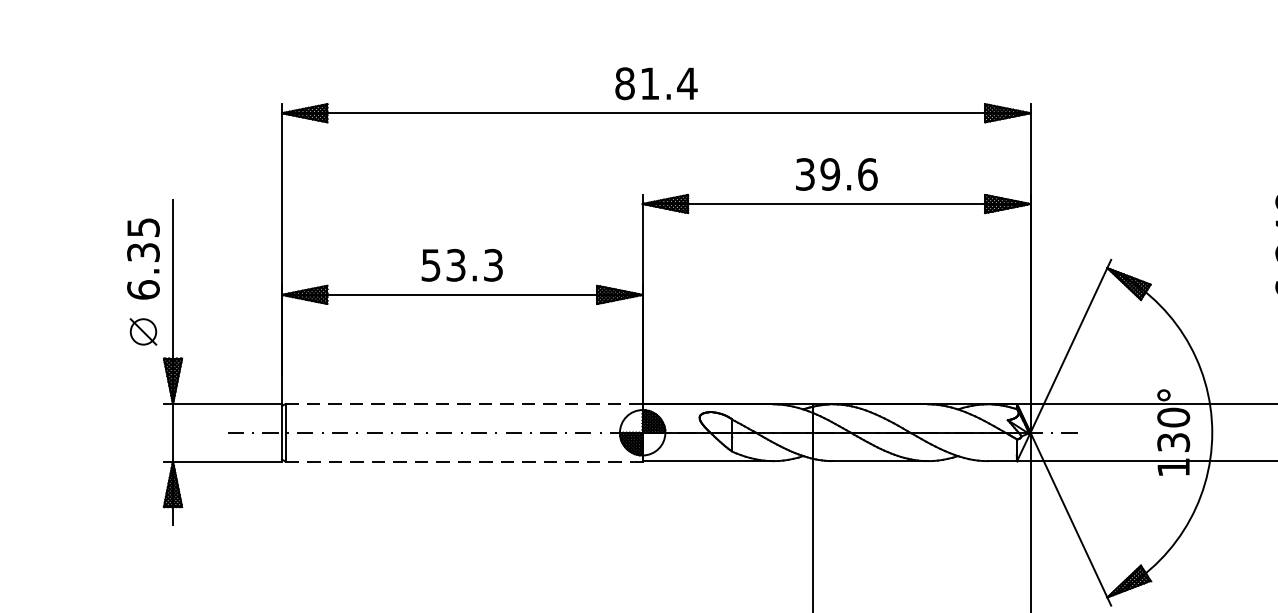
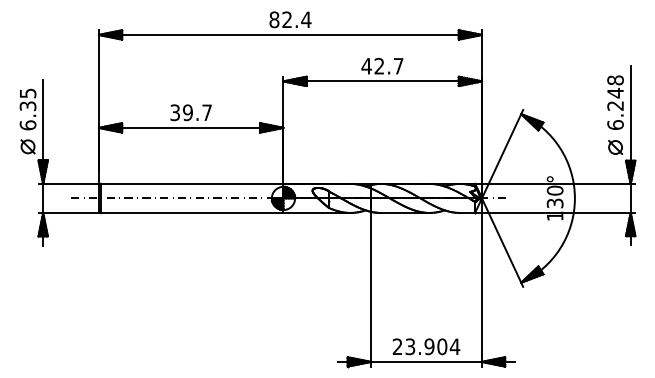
text: (648, 83) -> (286, 19), 81.4 -> 82.4
text: (836, 172) -> (382, 65), 39.6 -> 42.7
text: (460, 264) -> (190, 112), 53.3 -> 39.7
line: (462, 403) -> (191, 183), dashed -> solid
line: (464, 462) -> (192, 213), dashed -> solid

